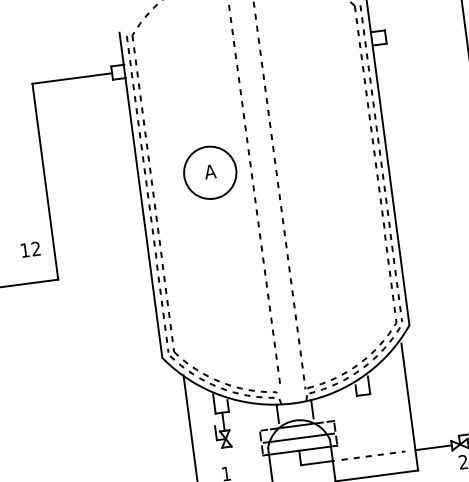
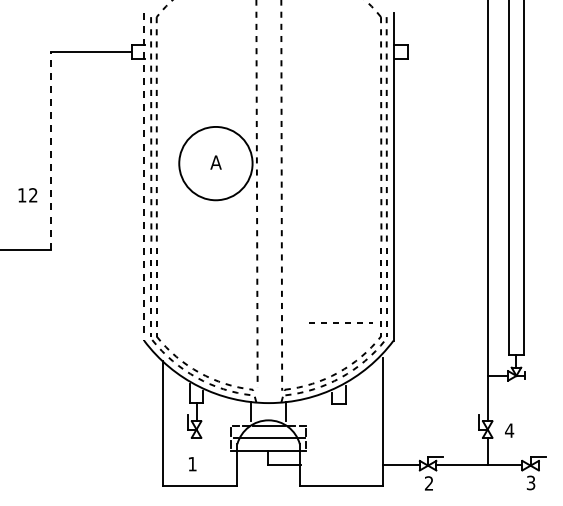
circle: (209, 172) -> (215, 163), size x1.4
line: (45, 181) -> (51, 150), solid -> dashed
line: (141, 194) -> (144, 176), solid -> dashed
text: (30, 249) -> (27, 195), moved
line: (371, 455) -> (338, 322), moved

